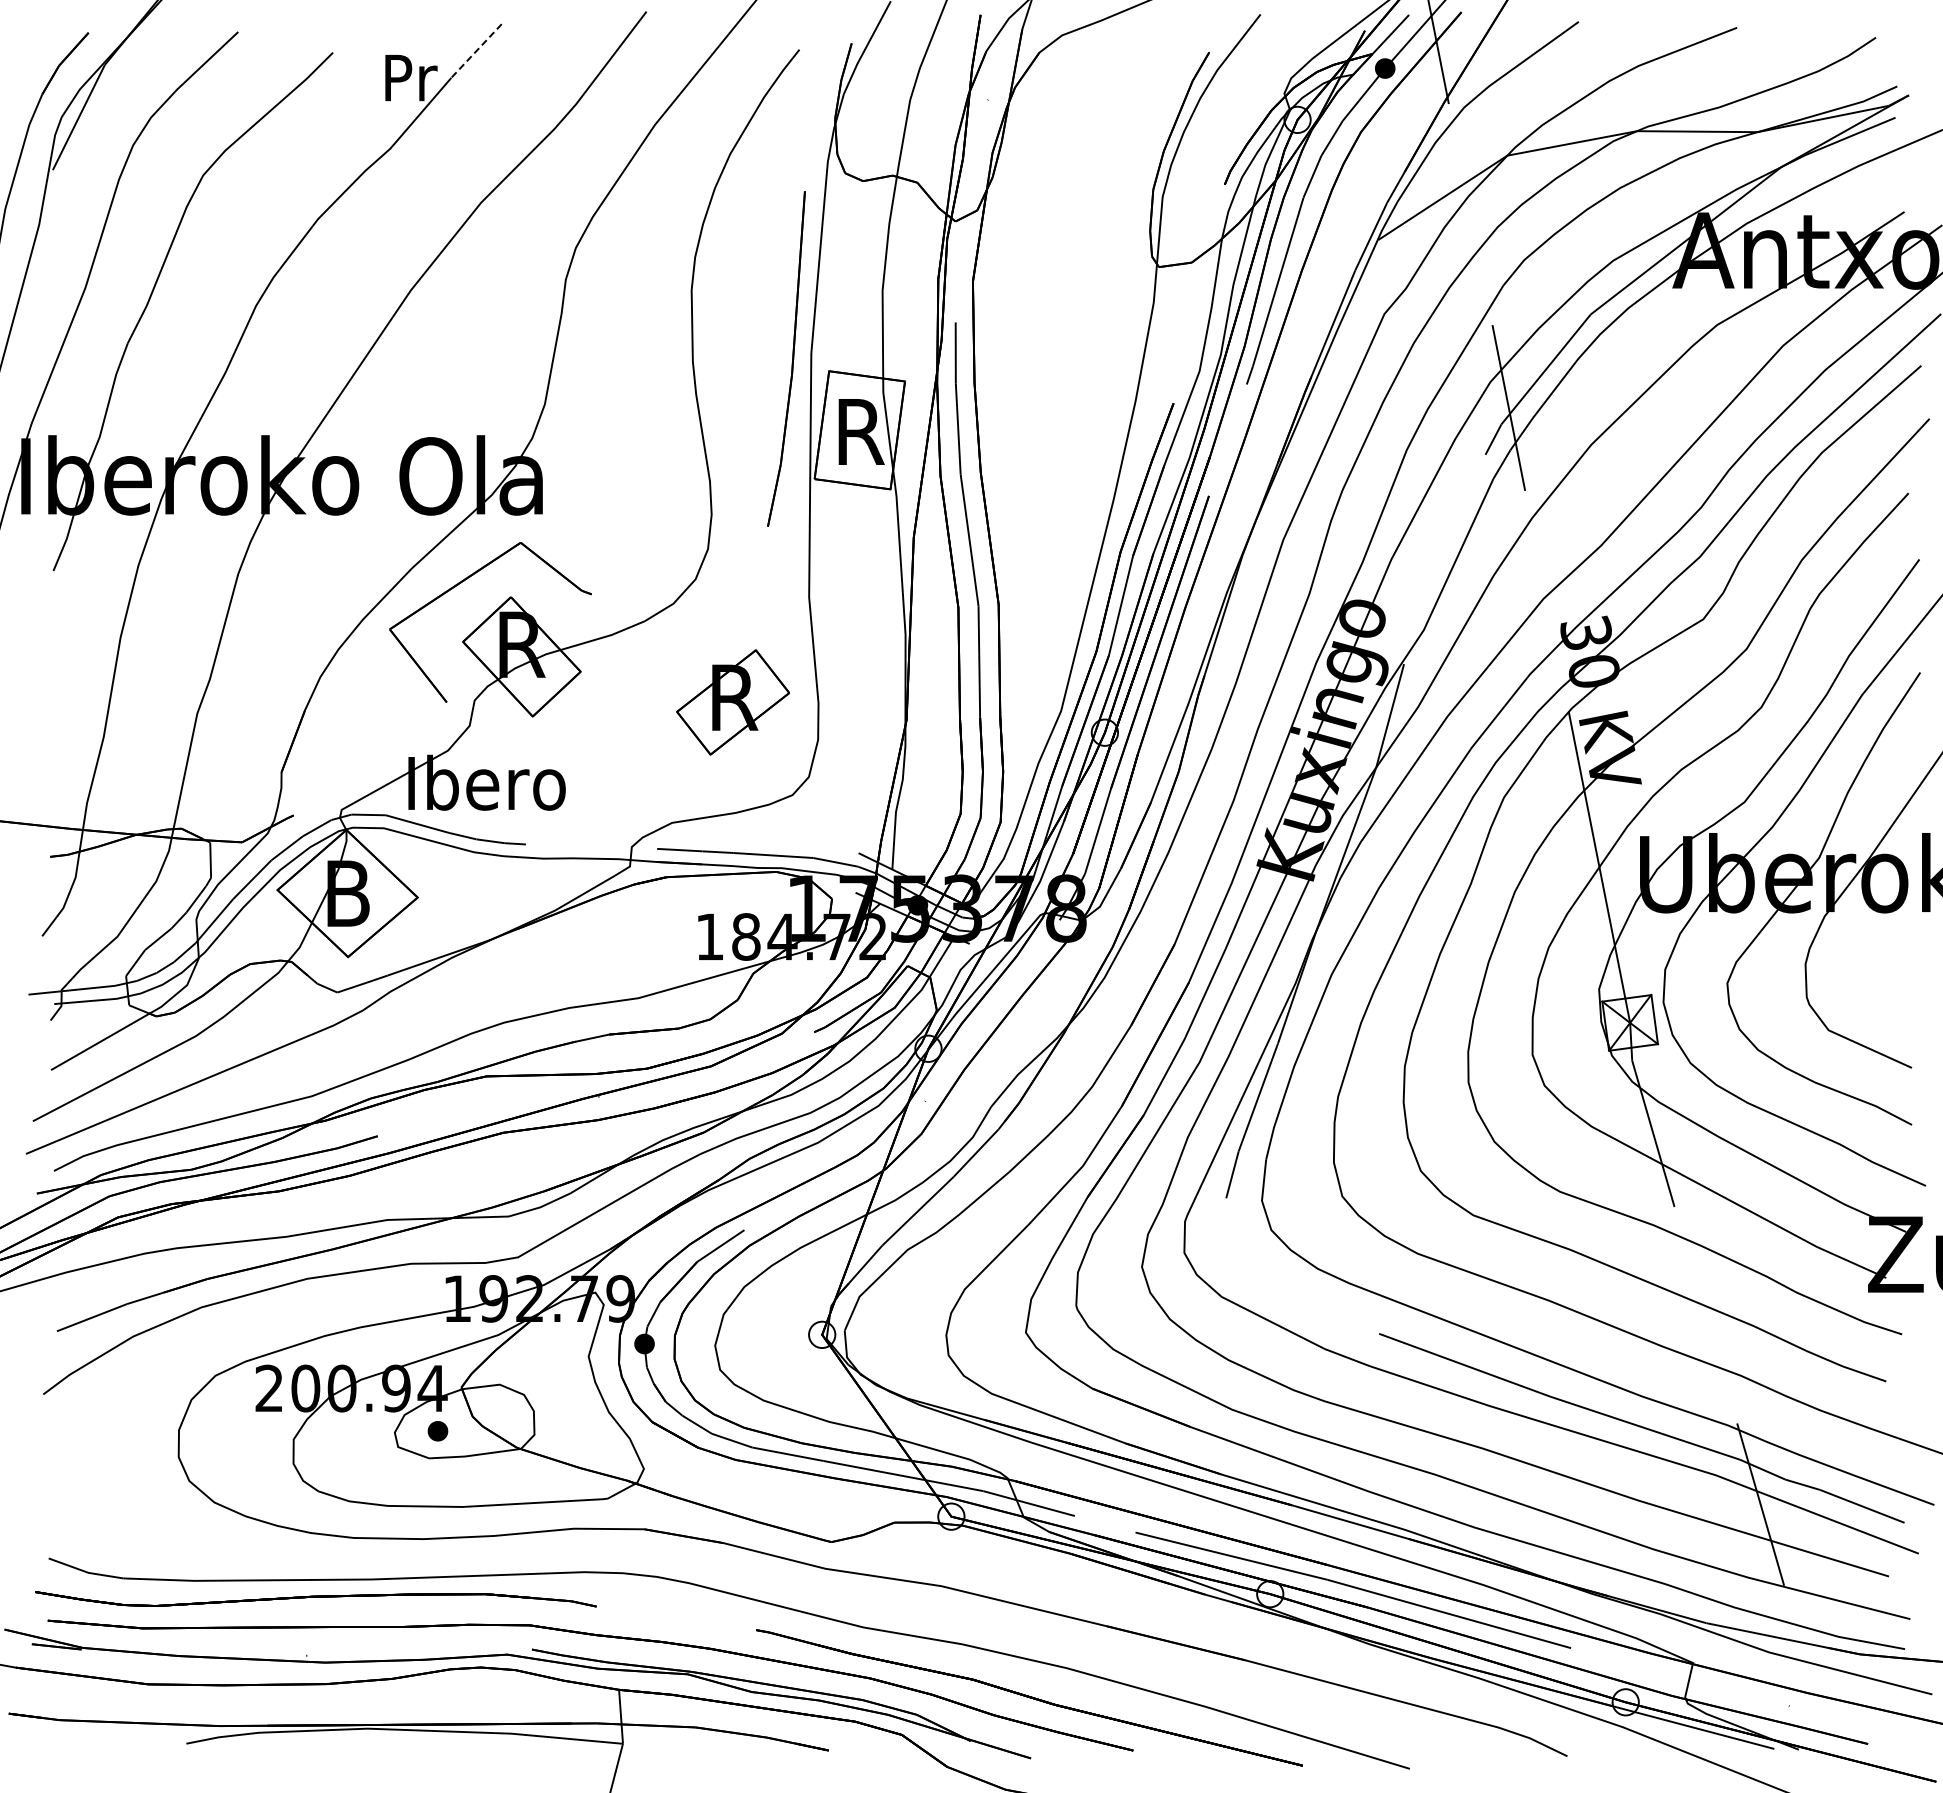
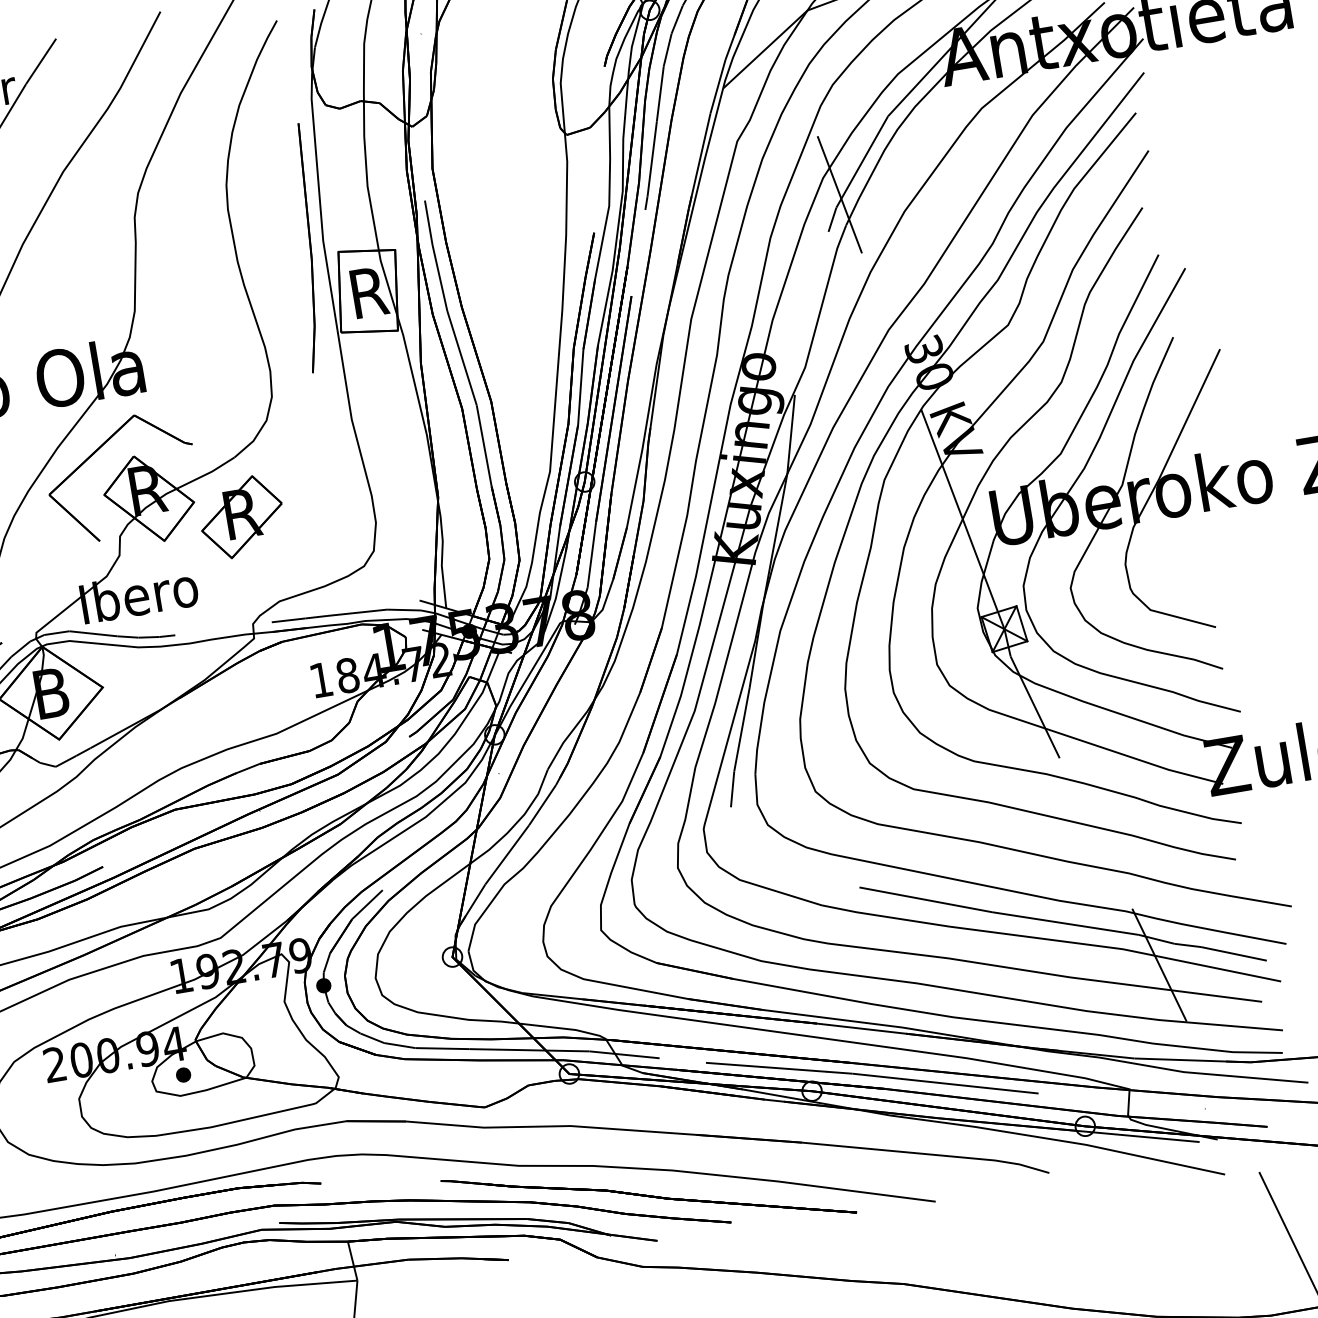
line: (476, 51) -> (41, 61), dashed -> solid
part: (732, 702) -> (241, 517), moved

